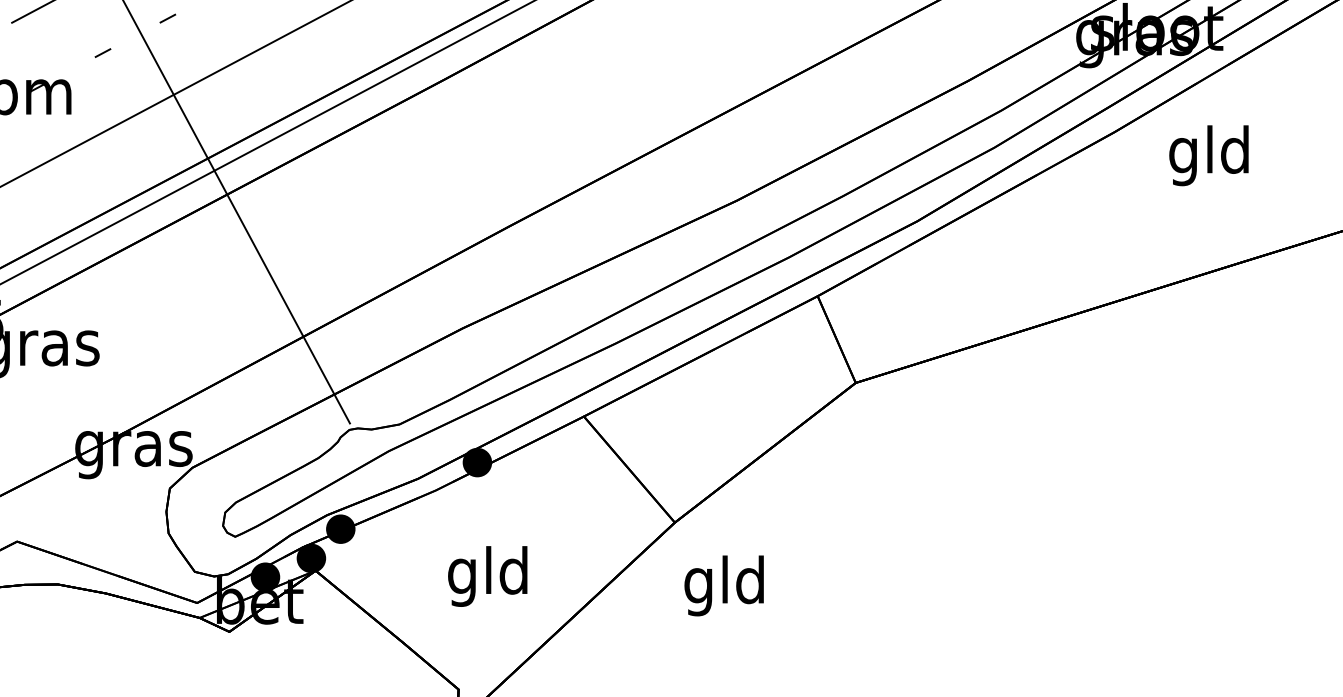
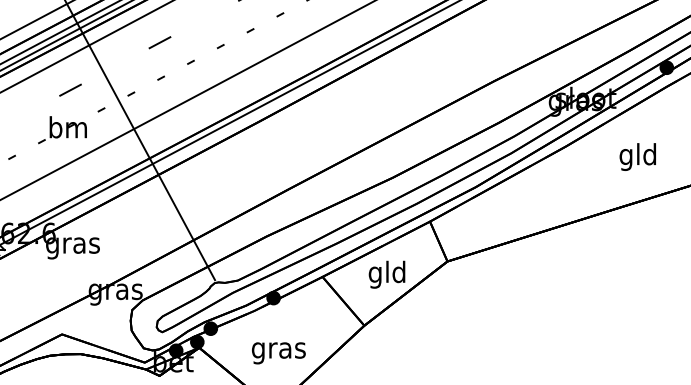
text: (1208, 154) -> (637, 156), moved
text: (488, 576) -> (278, 350), gld -> gras
text: (723, 585) -> (386, 274), moved

